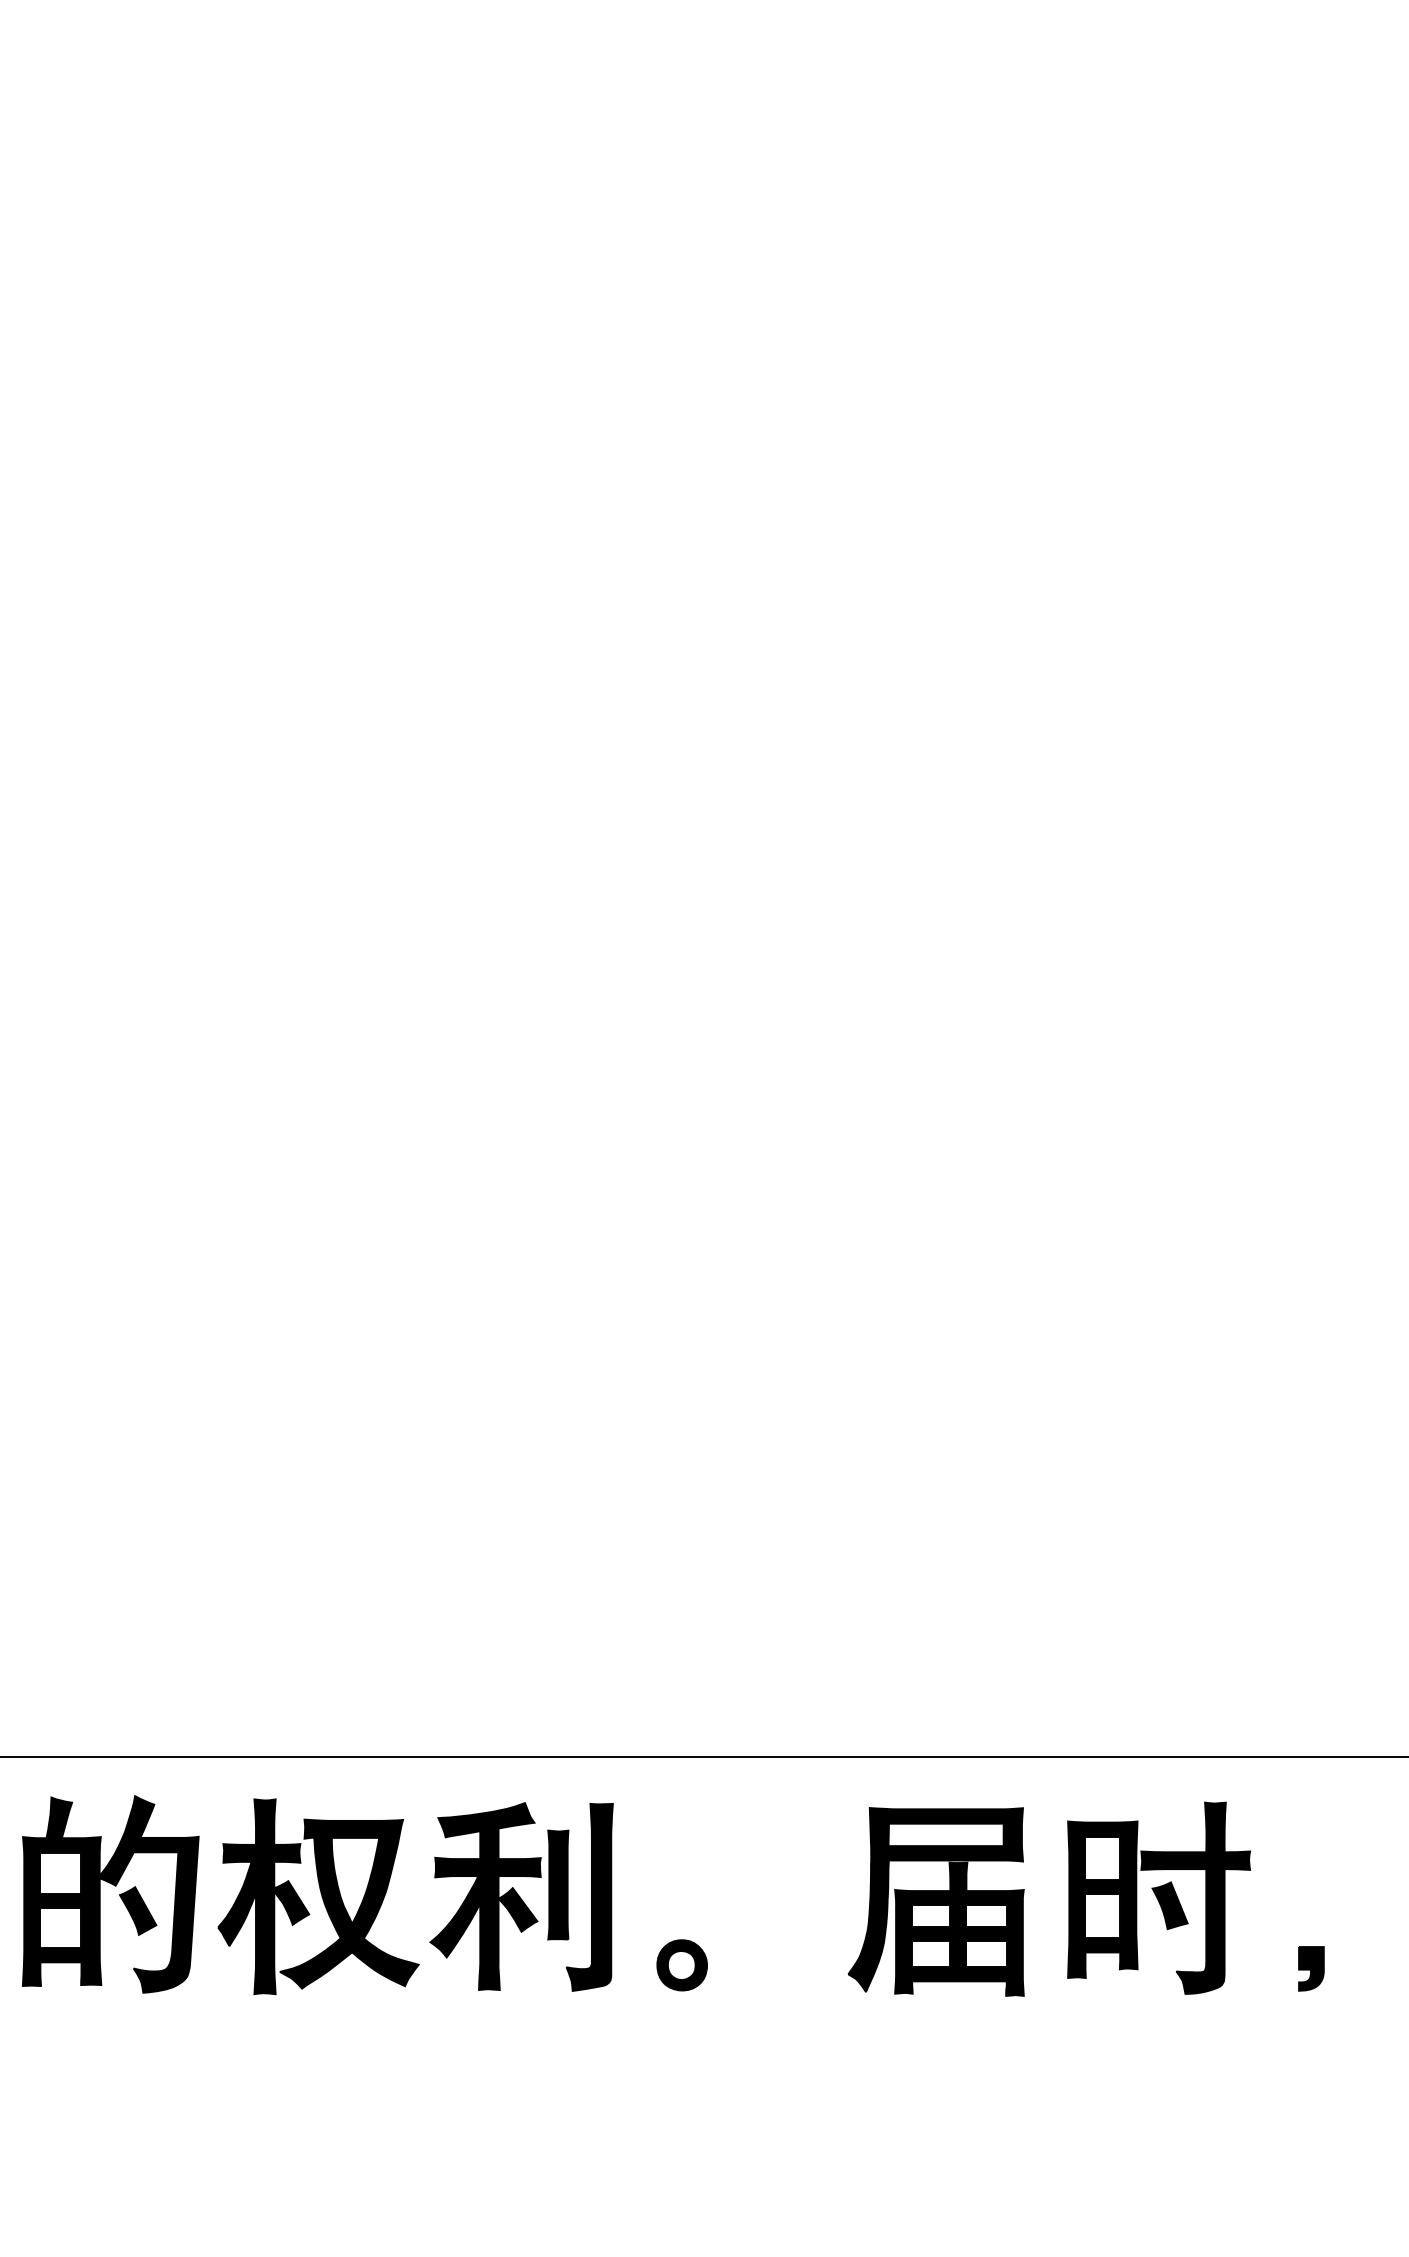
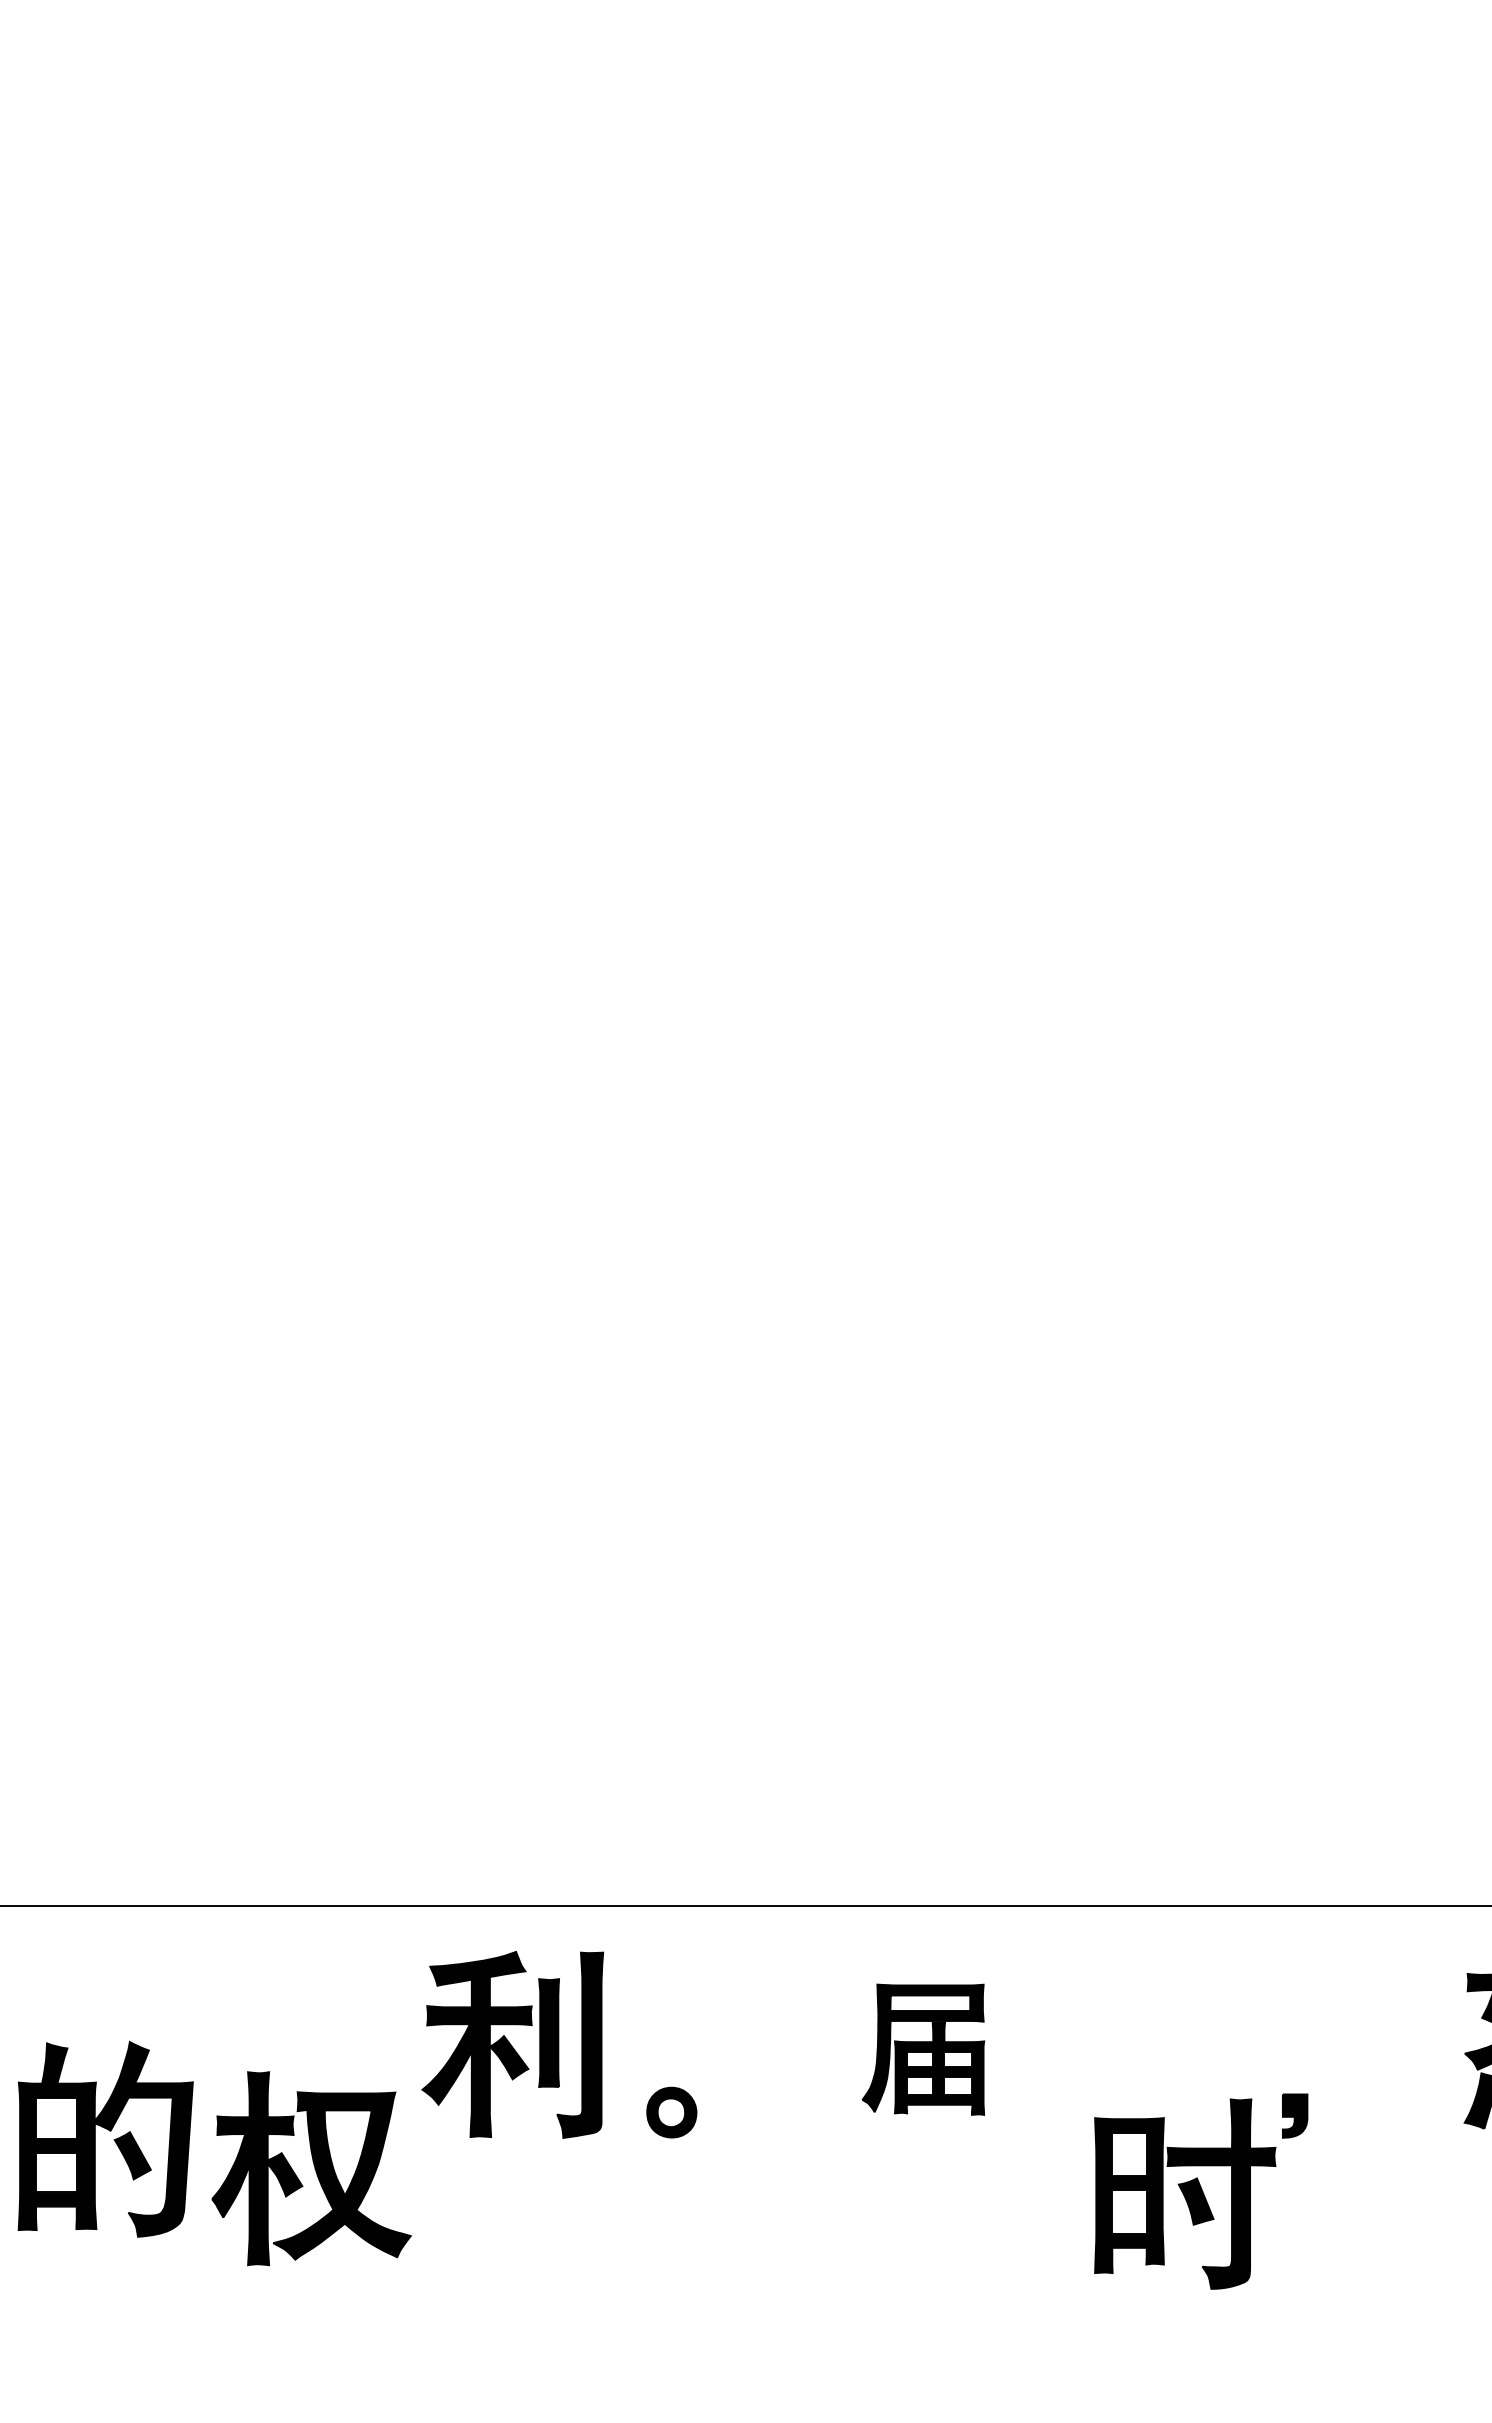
part: (114, 1886) -> (109, 2131), moved
part: (318, 1896) -> (311, 2168), moved
part: (1159, 1897) -> (1185, 2193), moved
part: (936, 1901) -> (923, 2049), size x0.7

